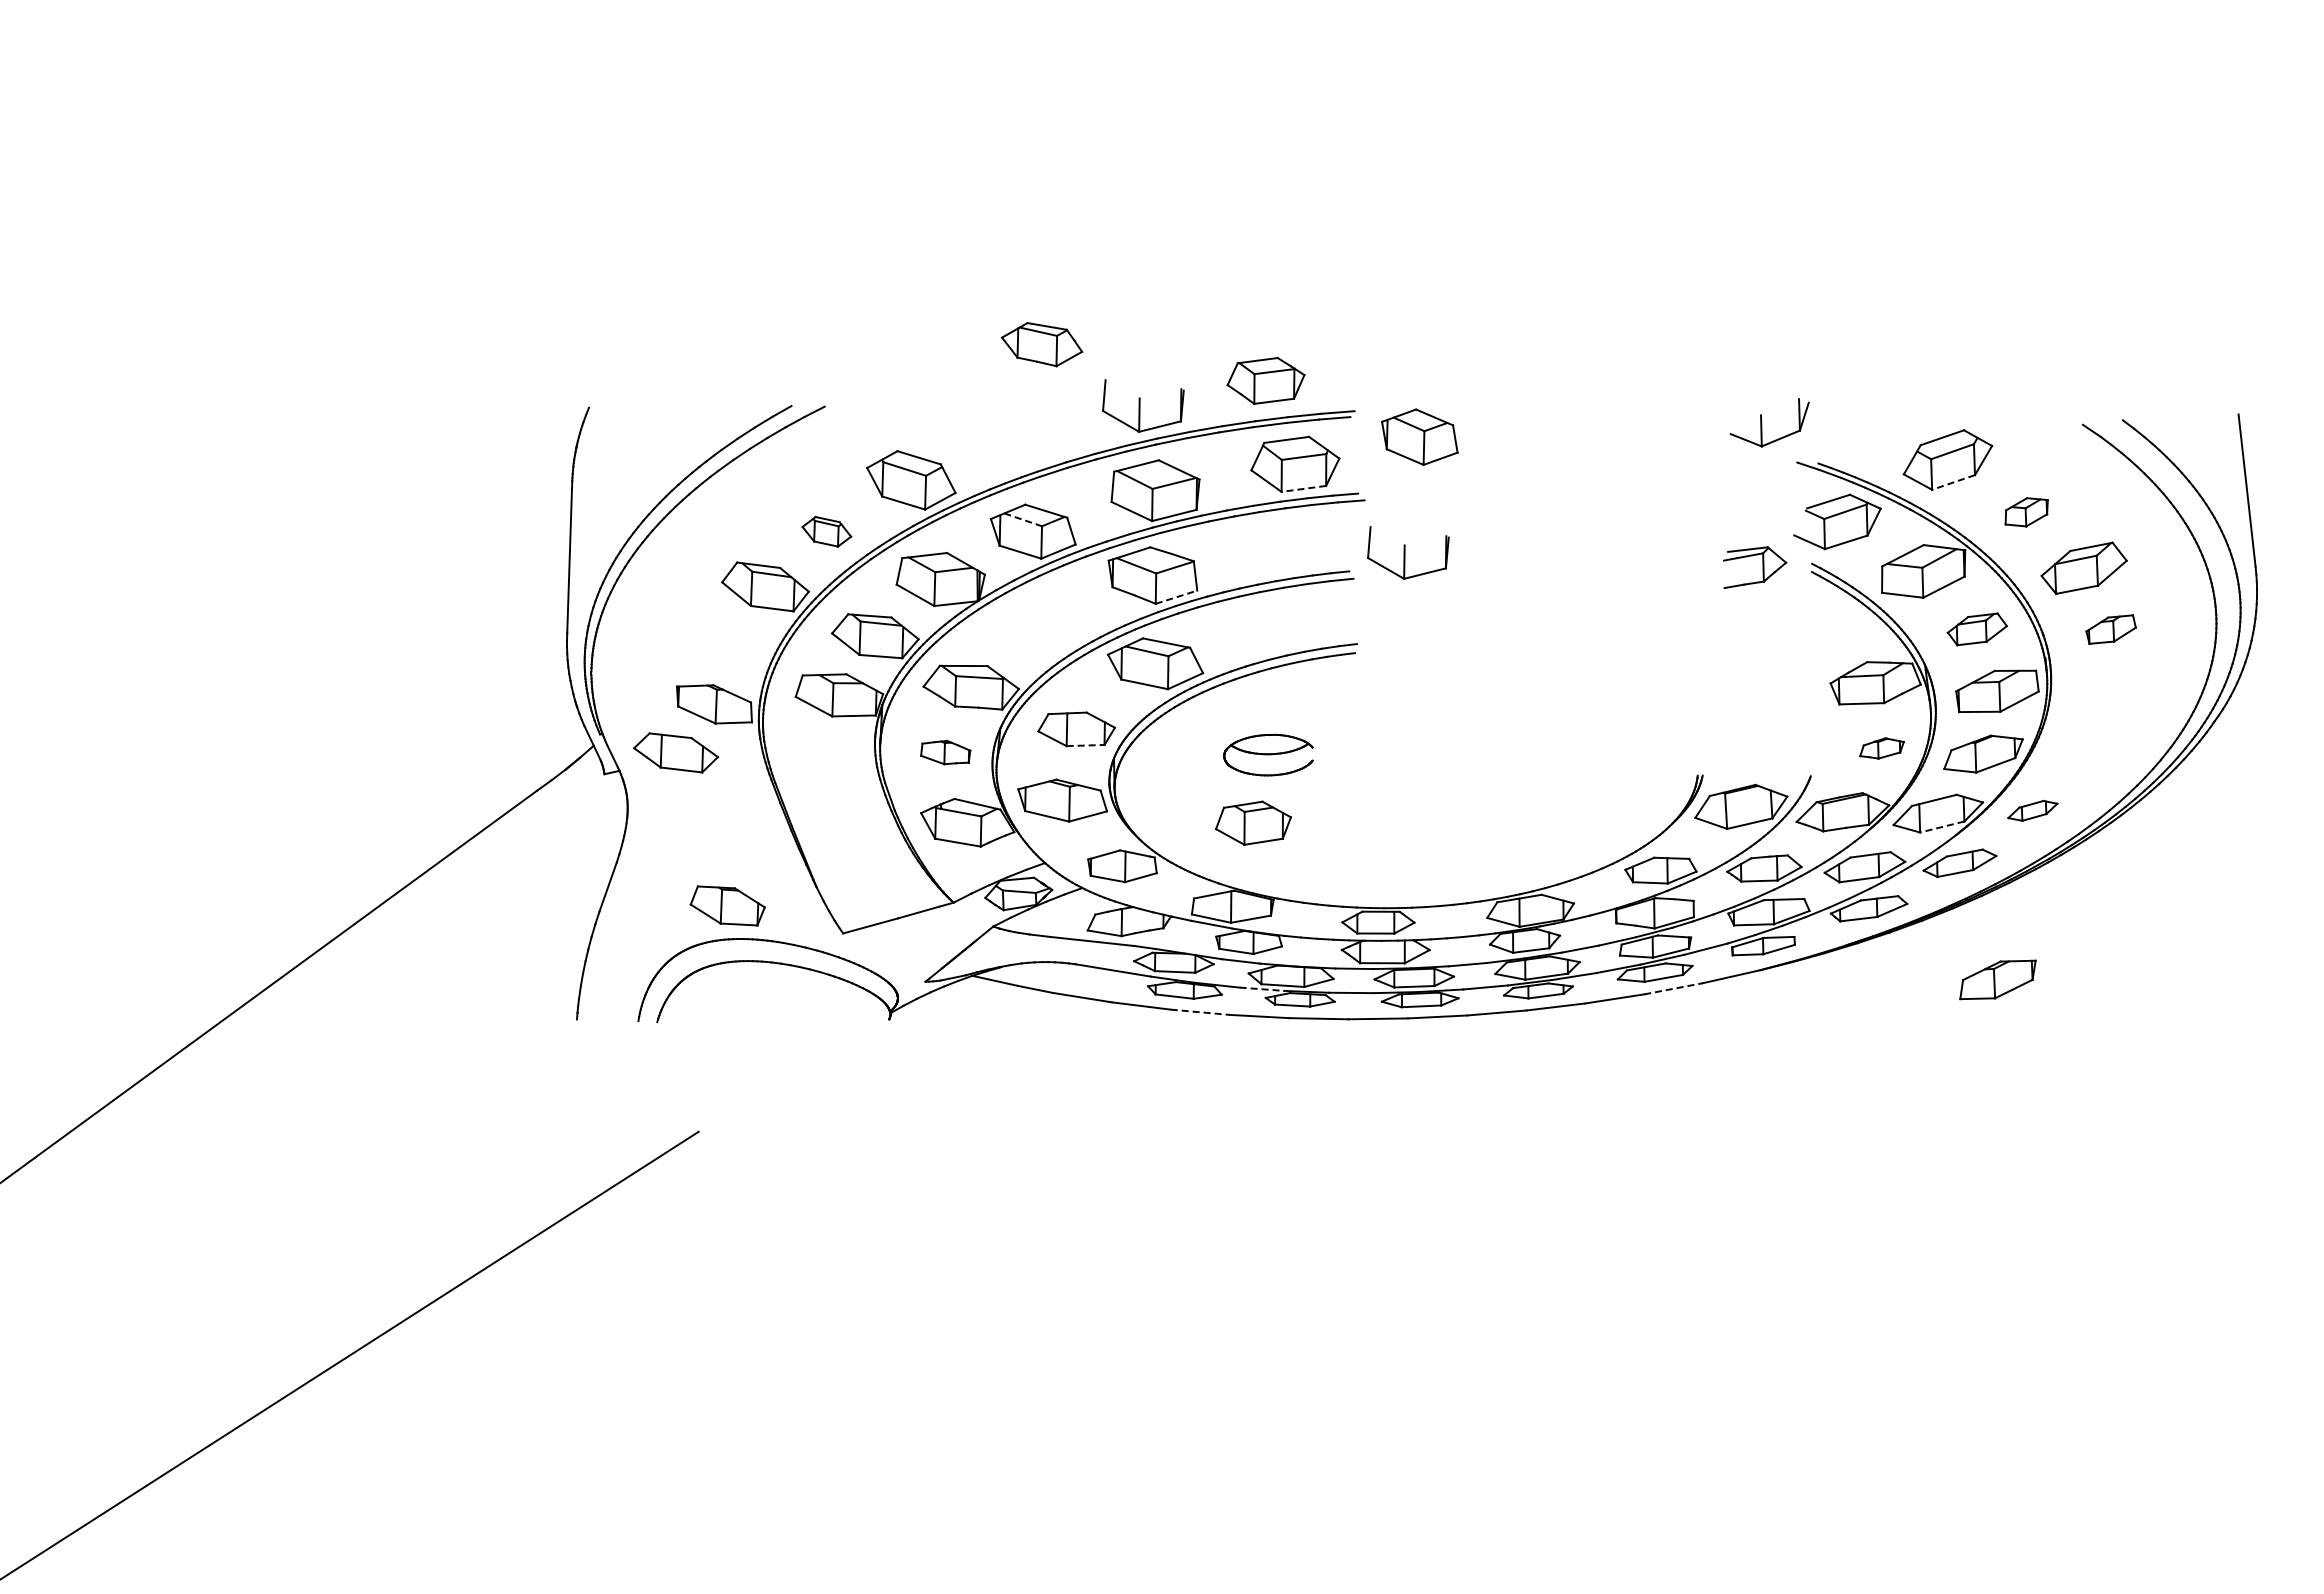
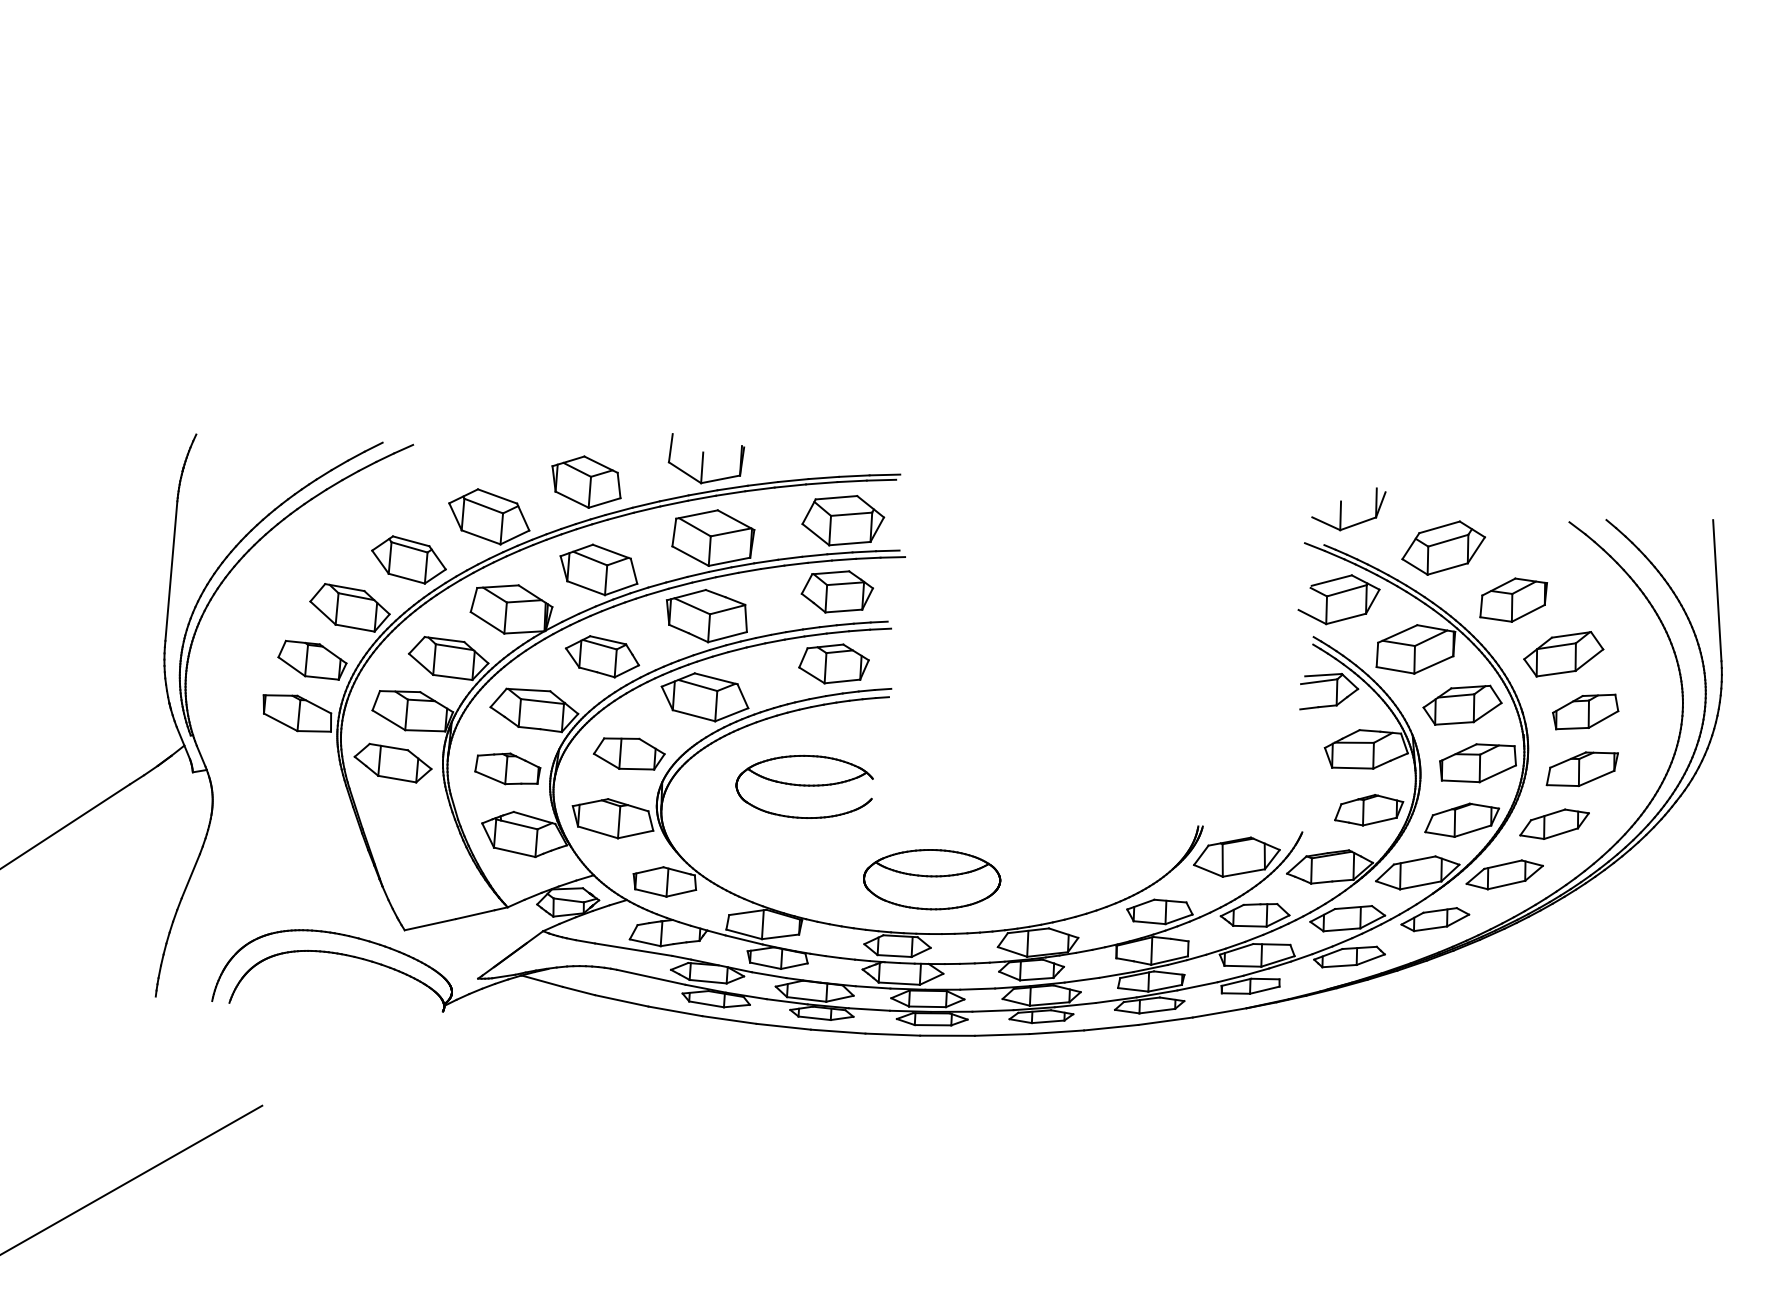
part: (1041, 344) -> (601, 656), moved
part: (1265, 380) -> (836, 591), moved
part: (1762, 422) -> (1342, 508), moved
part: (1419, 436) -> (586, 481), moved
line: (1953, 482) -> (1447, 569), dashed -> solid
line: (1303, 488) -> (849, 543), dashed -> solid
part: (2026, 511) -> (1513, 599), size x1.67
line: (1023, 519) -> (590, 558), dashed -> solid
part: (826, 531) -> (408, 559), size x1.67
part: (1408, 552) -> (943, 607), removed
part: (1762, 567) -> (1336, 692), moved
line: (1176, 597) -> (727, 637), dashed -> solid
part: (1977, 629) -> (1462, 705), size x1.43
part: (2110, 629) -> (1584, 711), size x1.43
line: (1085, 745) -> (636, 769), dashed -> solid
part: (1881, 748) -> (1368, 810), size x1.67
part: (676, 752) -> (393, 762), moved
part: (945, 752) -> (507, 768), size x1.43
part: (2083, 752) -> (1554, 823), added
part: (1268, 754) -> (804, 786), size x1.67
part: (2032, 810) -> (1504, 874), size x1.67
part: (1253, 822) -> (834, 663), moved
line: (1942, 827) -> (1420, 885), dashed -> solid
part: (1411, 848) -> (931, 879), added
part: (727, 905) -> (312, 659), moved
part: (1997, 979) -> (1582, 768), moved
line: (1673, 988) -> (1165, 1020), dashed -> solid
line: (1262, 989) -> (787, 1002), dashed -> solid
line: (1200, 1012) -> (729, 1020), dashed -> solid

